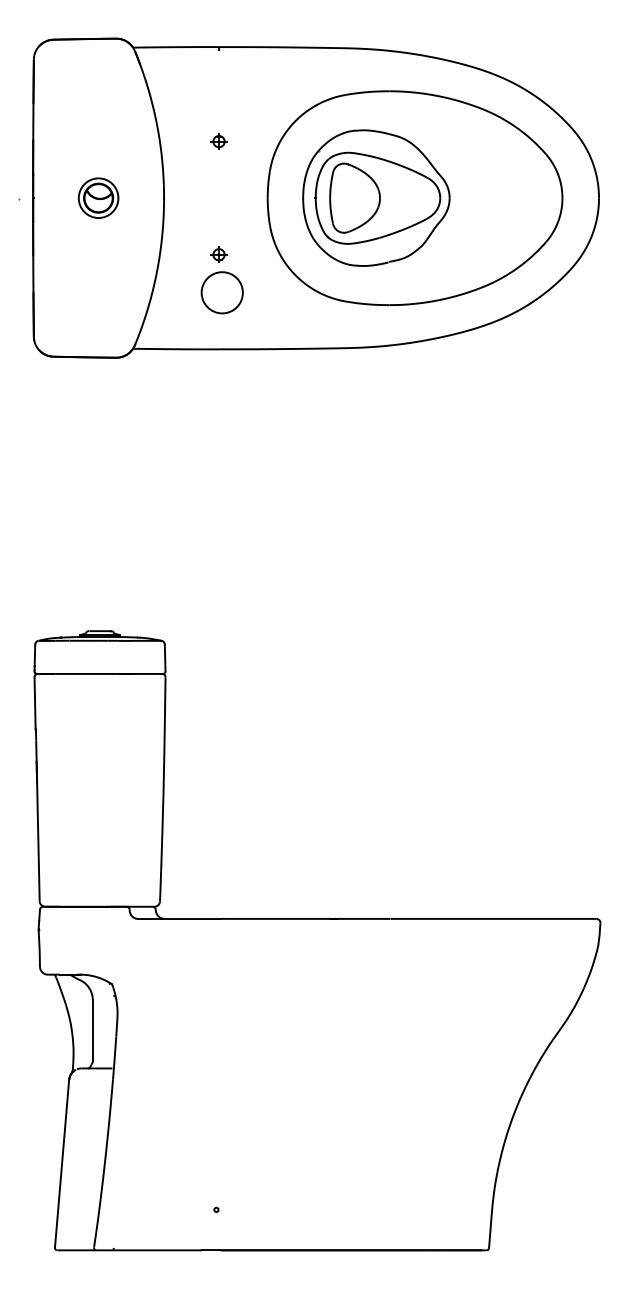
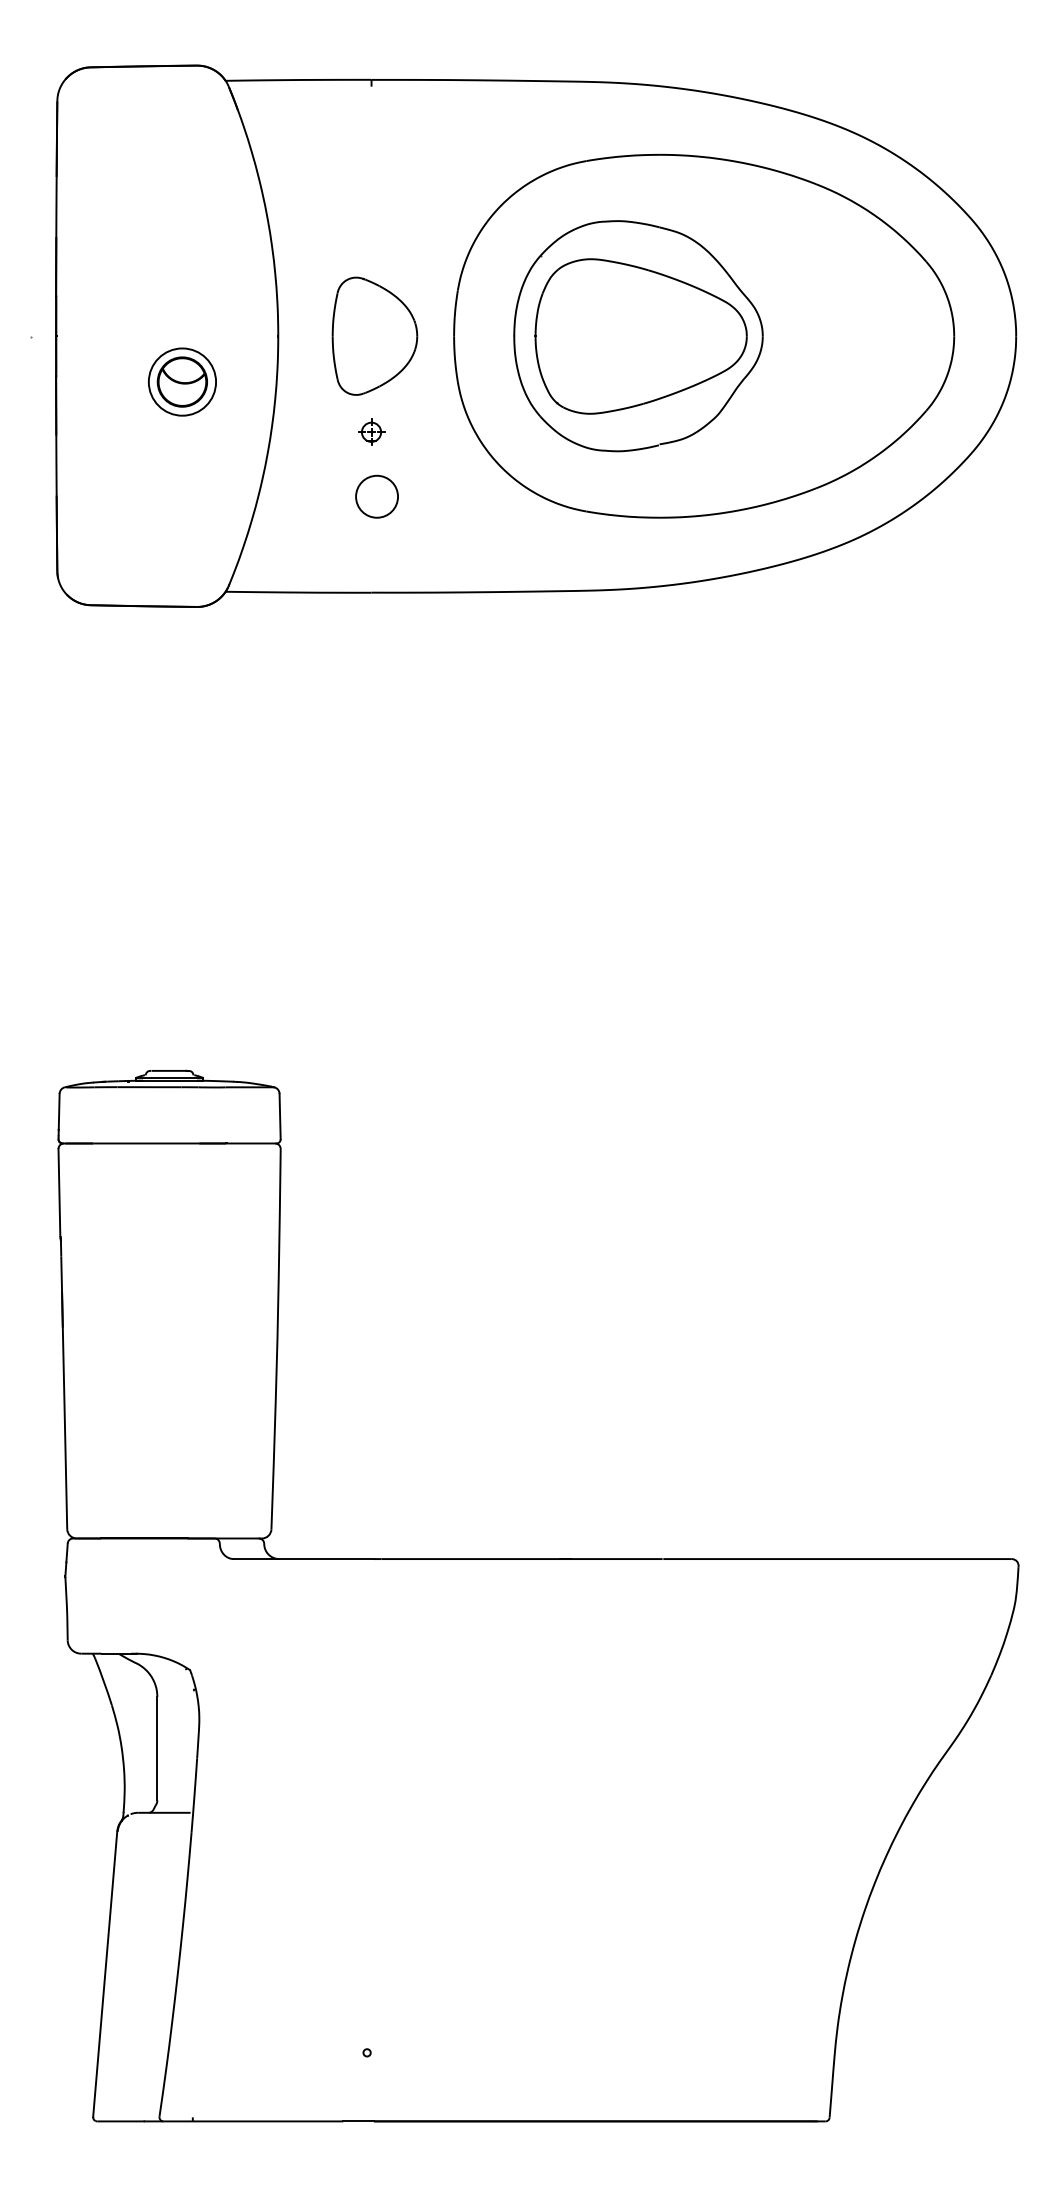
part: (218, 141) -> (370, 240), removed
part: (98, 197) -> (182, 380), moved
part: (354, 197) -> (373, 335), moved
circle: (221, 292) -> (375, 496), size x0.6

